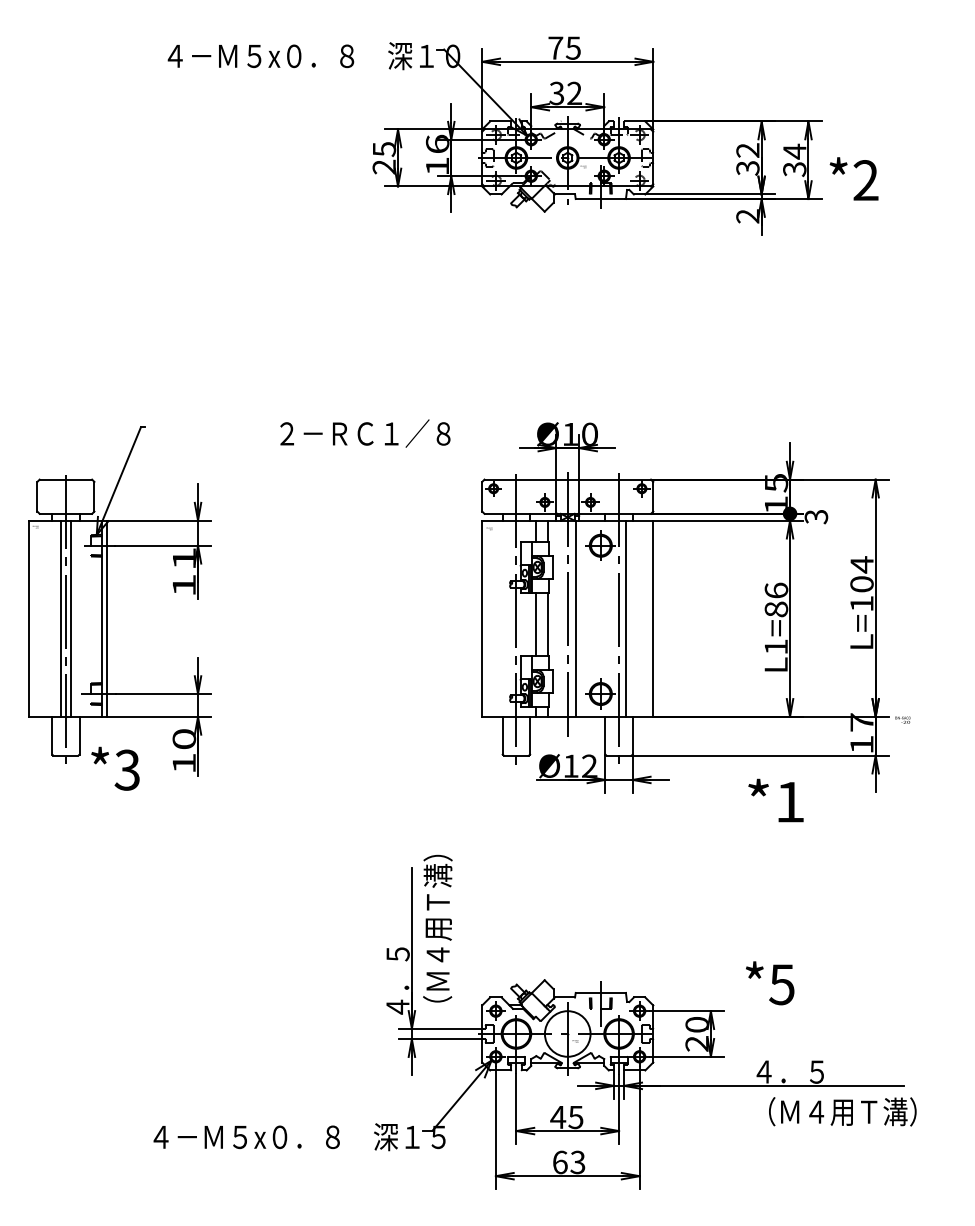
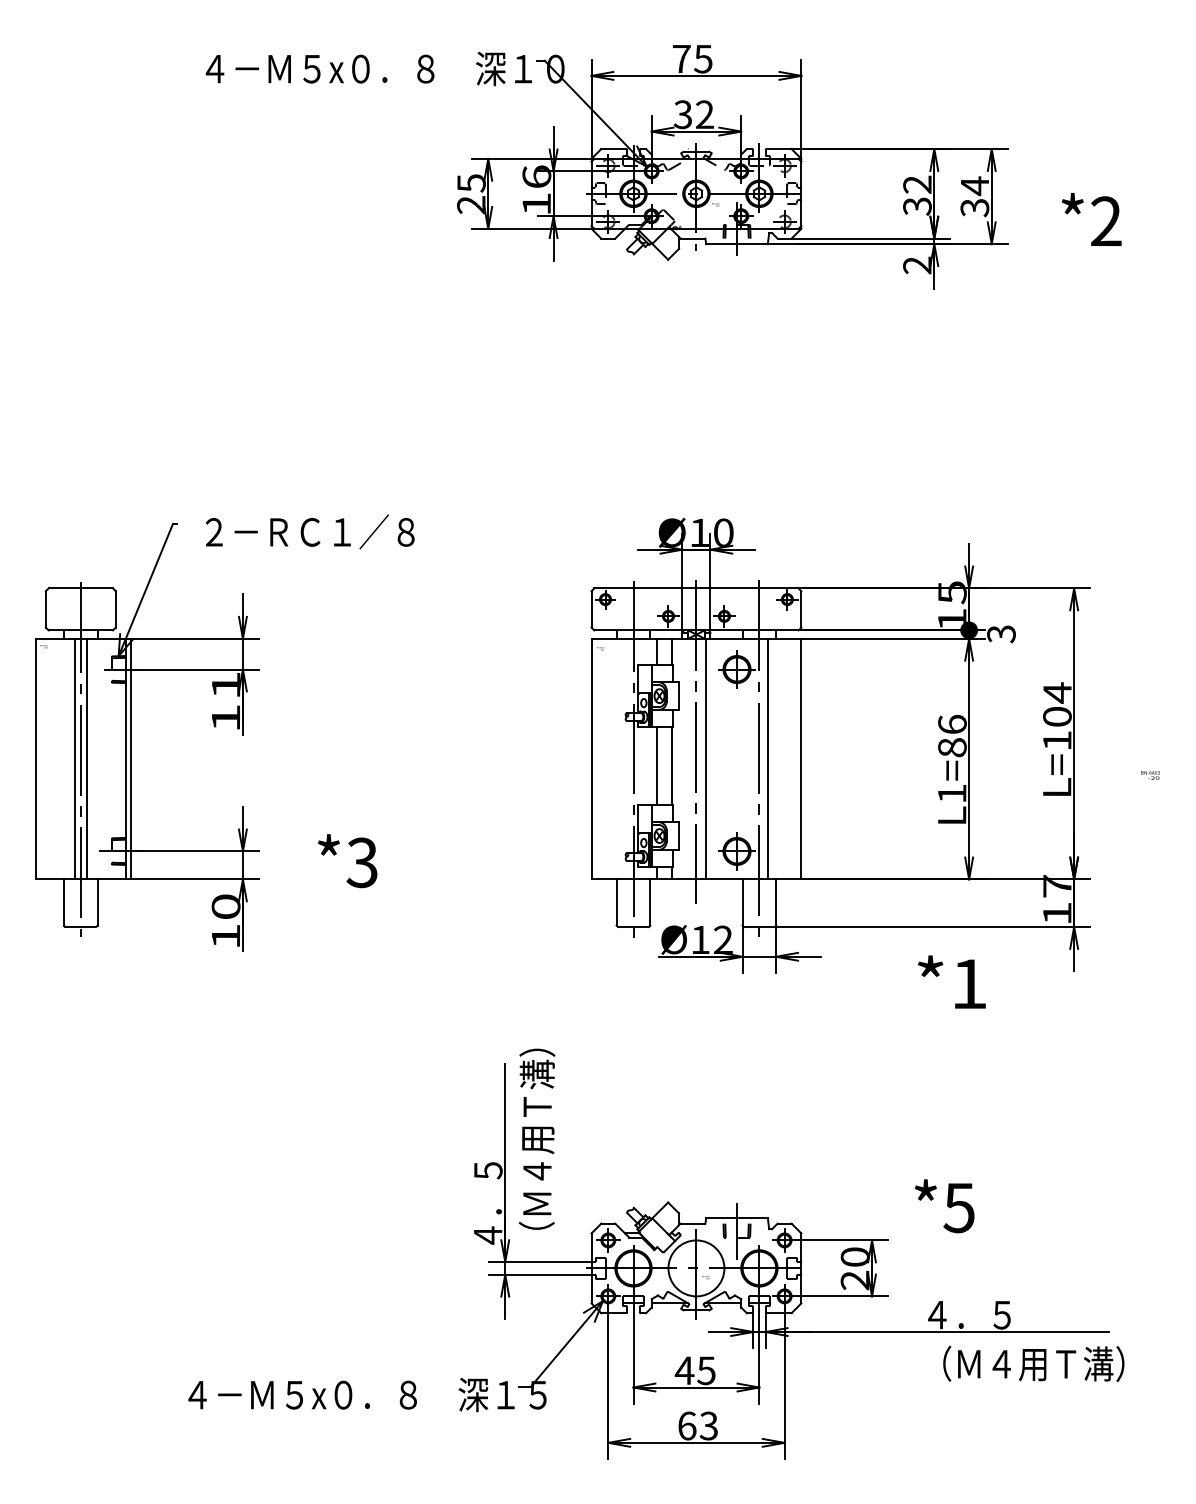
text: (853, 178) -> (1091, 219), moved
text: (365, 433) -> (310, 531), moved
text: (902, 720) -> (1150, 775), moved
text: (115, 769) -> (347, 861), moved

